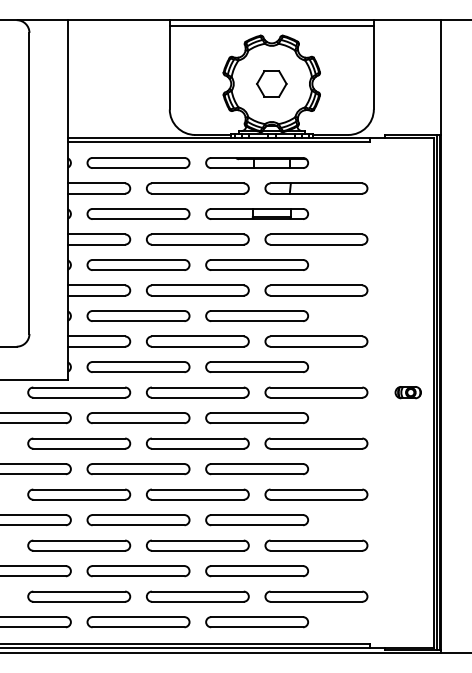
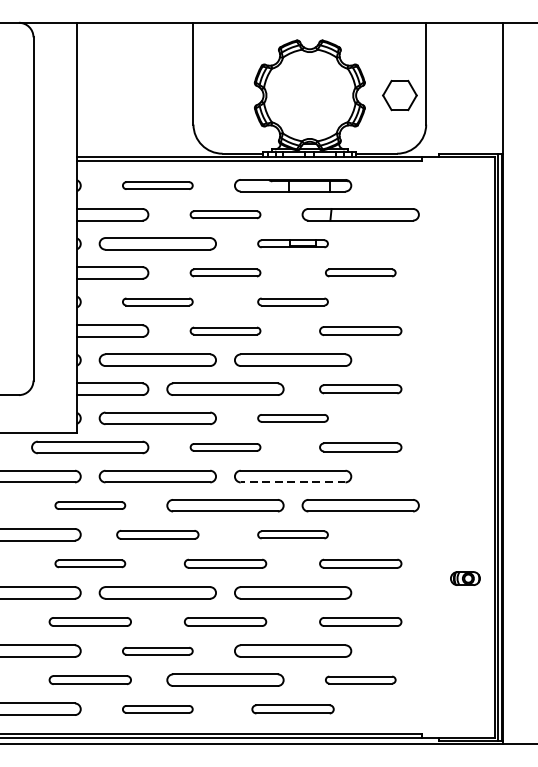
line: (271, 26) -> (309, 30), removed
part: (271, 83) -> (399, 95), moved
part: (138, 162) -> (157, 185), size x0.6
part: (197, 188) -> (225, 214), size x0.6
part: (256, 213) -> (292, 243), size x0.6
part: (197, 239) -> (225, 272), size x0.6
part: (316, 239) -> (360, 272), size x0.6
part: (138, 264) -> (157, 301), size x0.6
part: (256, 264) -> (292, 301), size x0.6
part: (197, 290) -> (225, 331), size x0.6
part: (316, 290) -> (360, 331), size x0.7
part: (316, 341) -> (360, 389), size x0.7
part: (256, 366) -> (292, 417), size x0.6
part: (197, 392) -> (225, 447), size x0.6
part: (316, 392) -> (360, 447), size x0.7
part: (407, 392) -> (464, 578), moved
line: (257, 423) -> (293, 482), solid -> dashed
part: (79, 443) -> (90, 505), size x0.6
part: (138, 469) -> (157, 535), size x0.7
part: (256, 469) -> (292, 535), size x0.6
part: (79, 494) -> (90, 563), size x0.6
part: (197, 494) -> (225, 563), size x0.7
part: (316, 494) -> (360, 563), size x0.7
part: (79, 545) -> (90, 621), size x0.7
part: (197, 545) -> (225, 621), size x0.7
part: (316, 545) -> (360, 621), size x0.7
part: (138, 571) -> (157, 651), size x0.6
part: (79, 596) -> (90, 679), size x0.7
part: (316, 596) -> (360, 679), size x0.6
part: (138, 622) -> (157, 709), size x0.6
part: (256, 622) -> (292, 709), size x0.7

